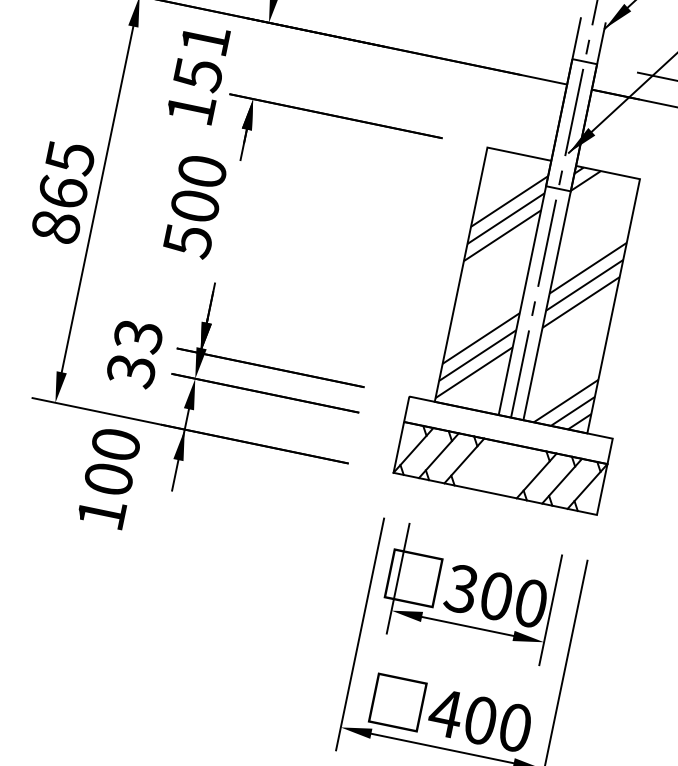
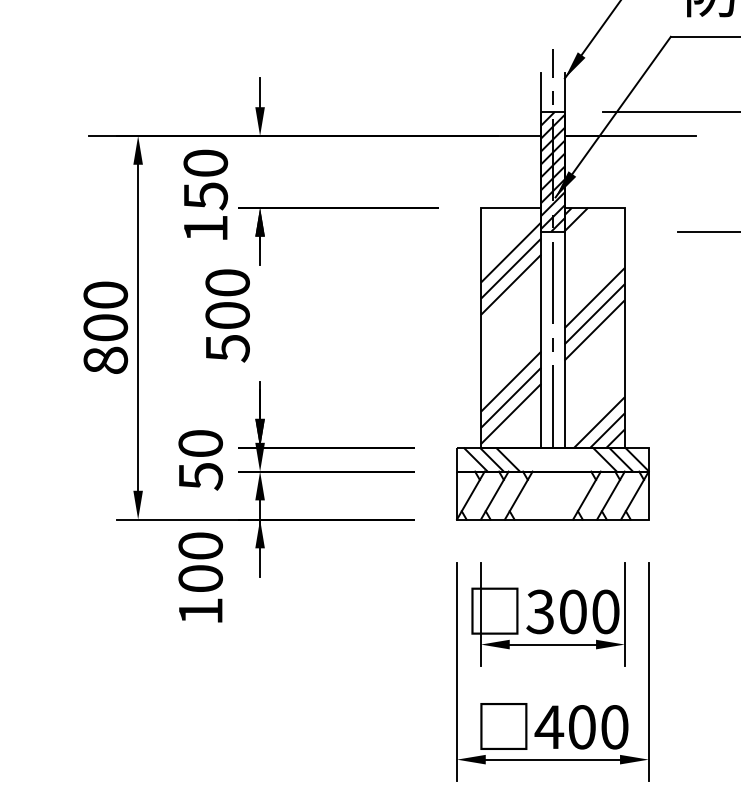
text: (205, 38) -> (205, 162), 151 -> 150
hatch: (571, 124) -> (552, 171), added
text: (66, 174) -> (105, 311), 865 -> 800
text: (134, 353) -> (200, 460), 33 -> 50
hatch: (511, 430) -> (555, 459), added

